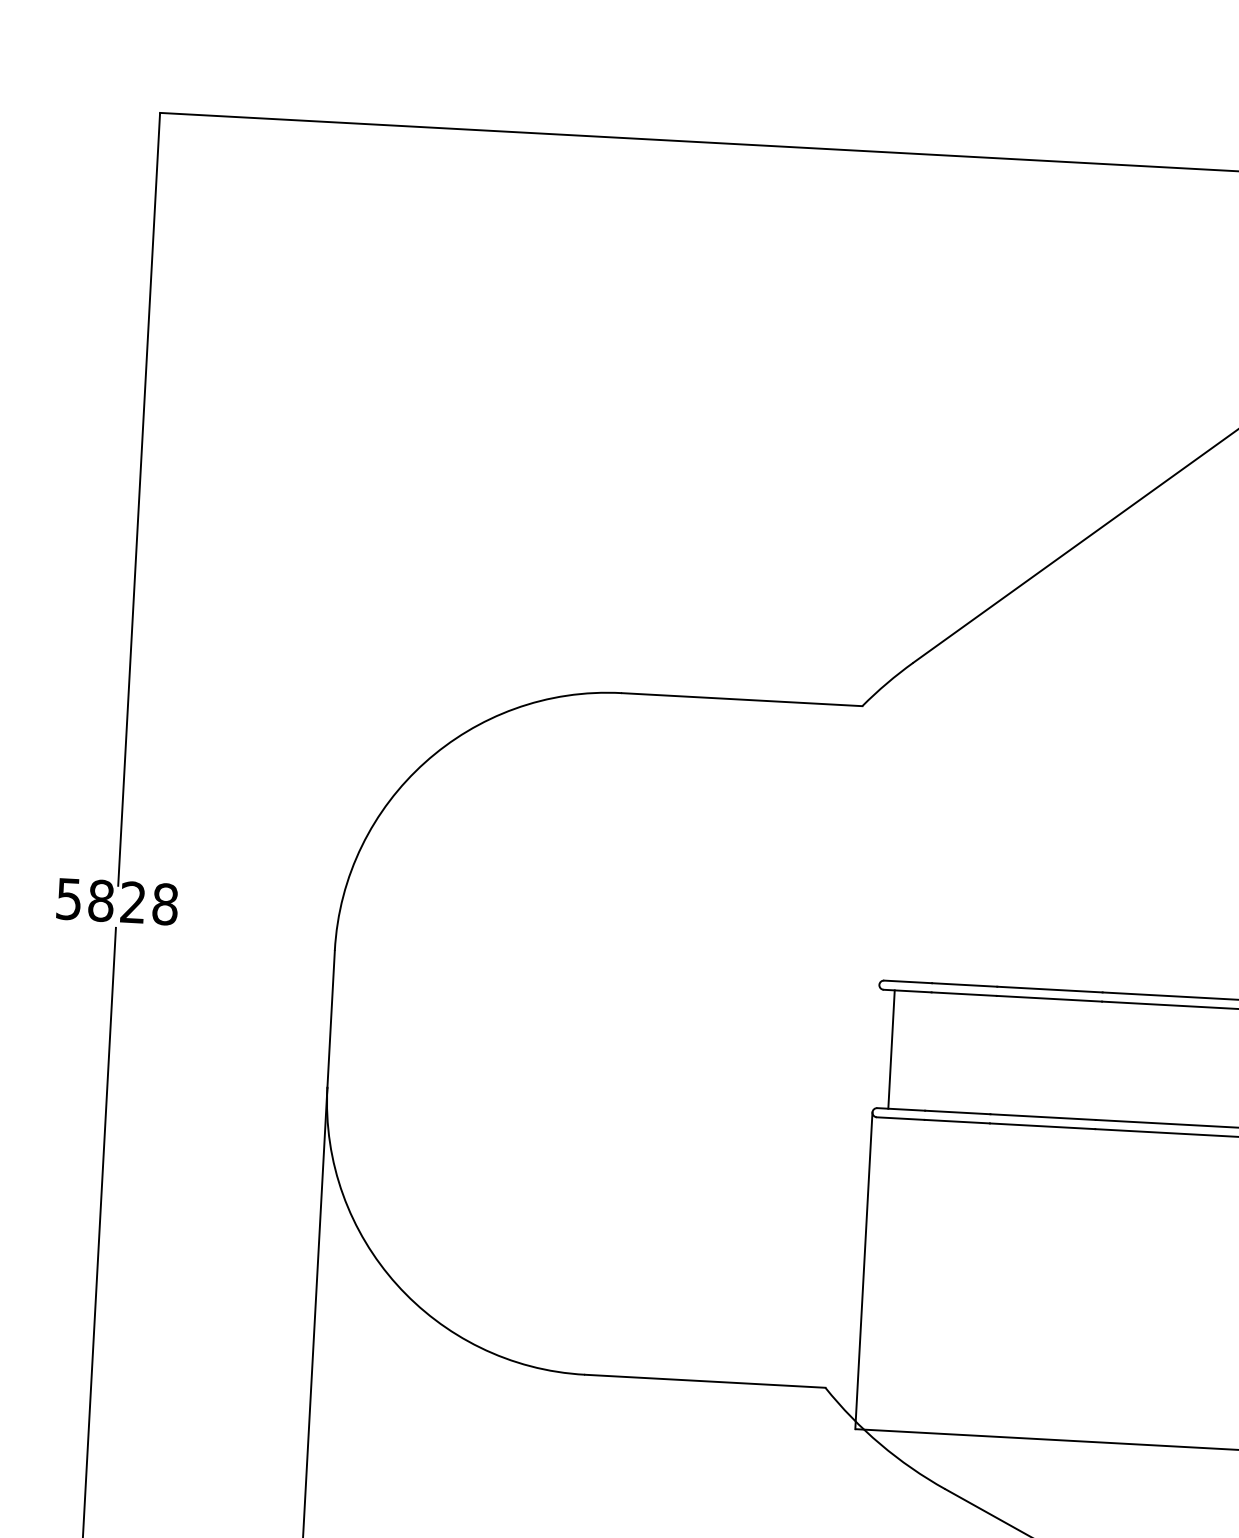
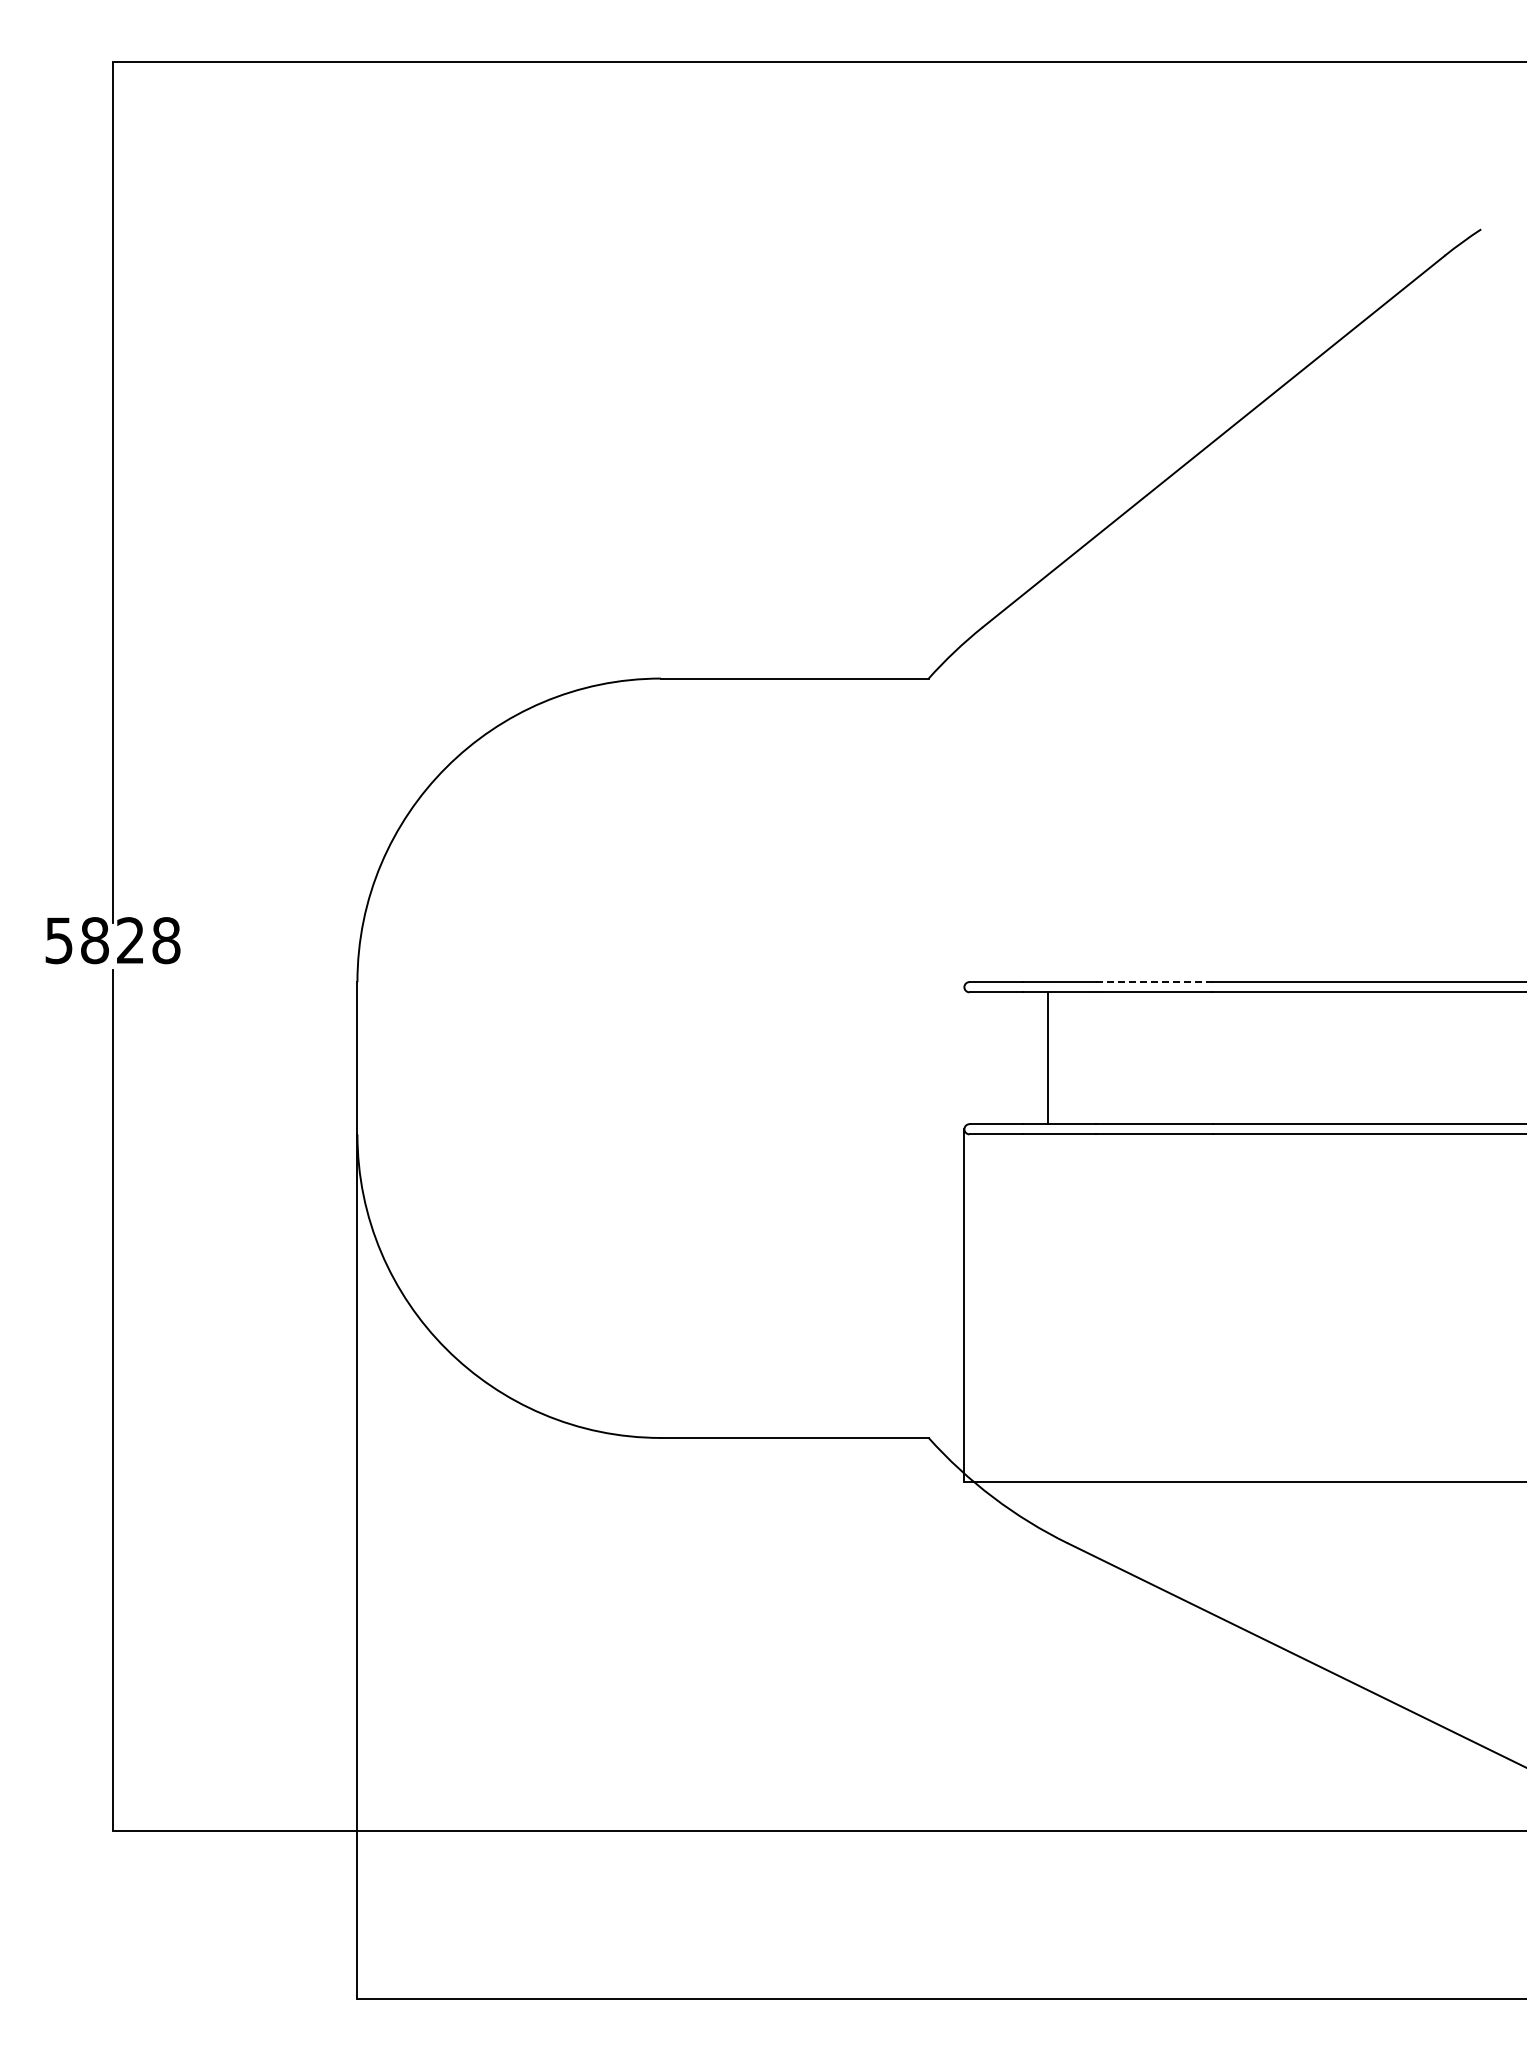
line: (1050, 989) -> (1154, 982), solid -> dashed
line: (891, 1049) -> (1047, 1058), moved

